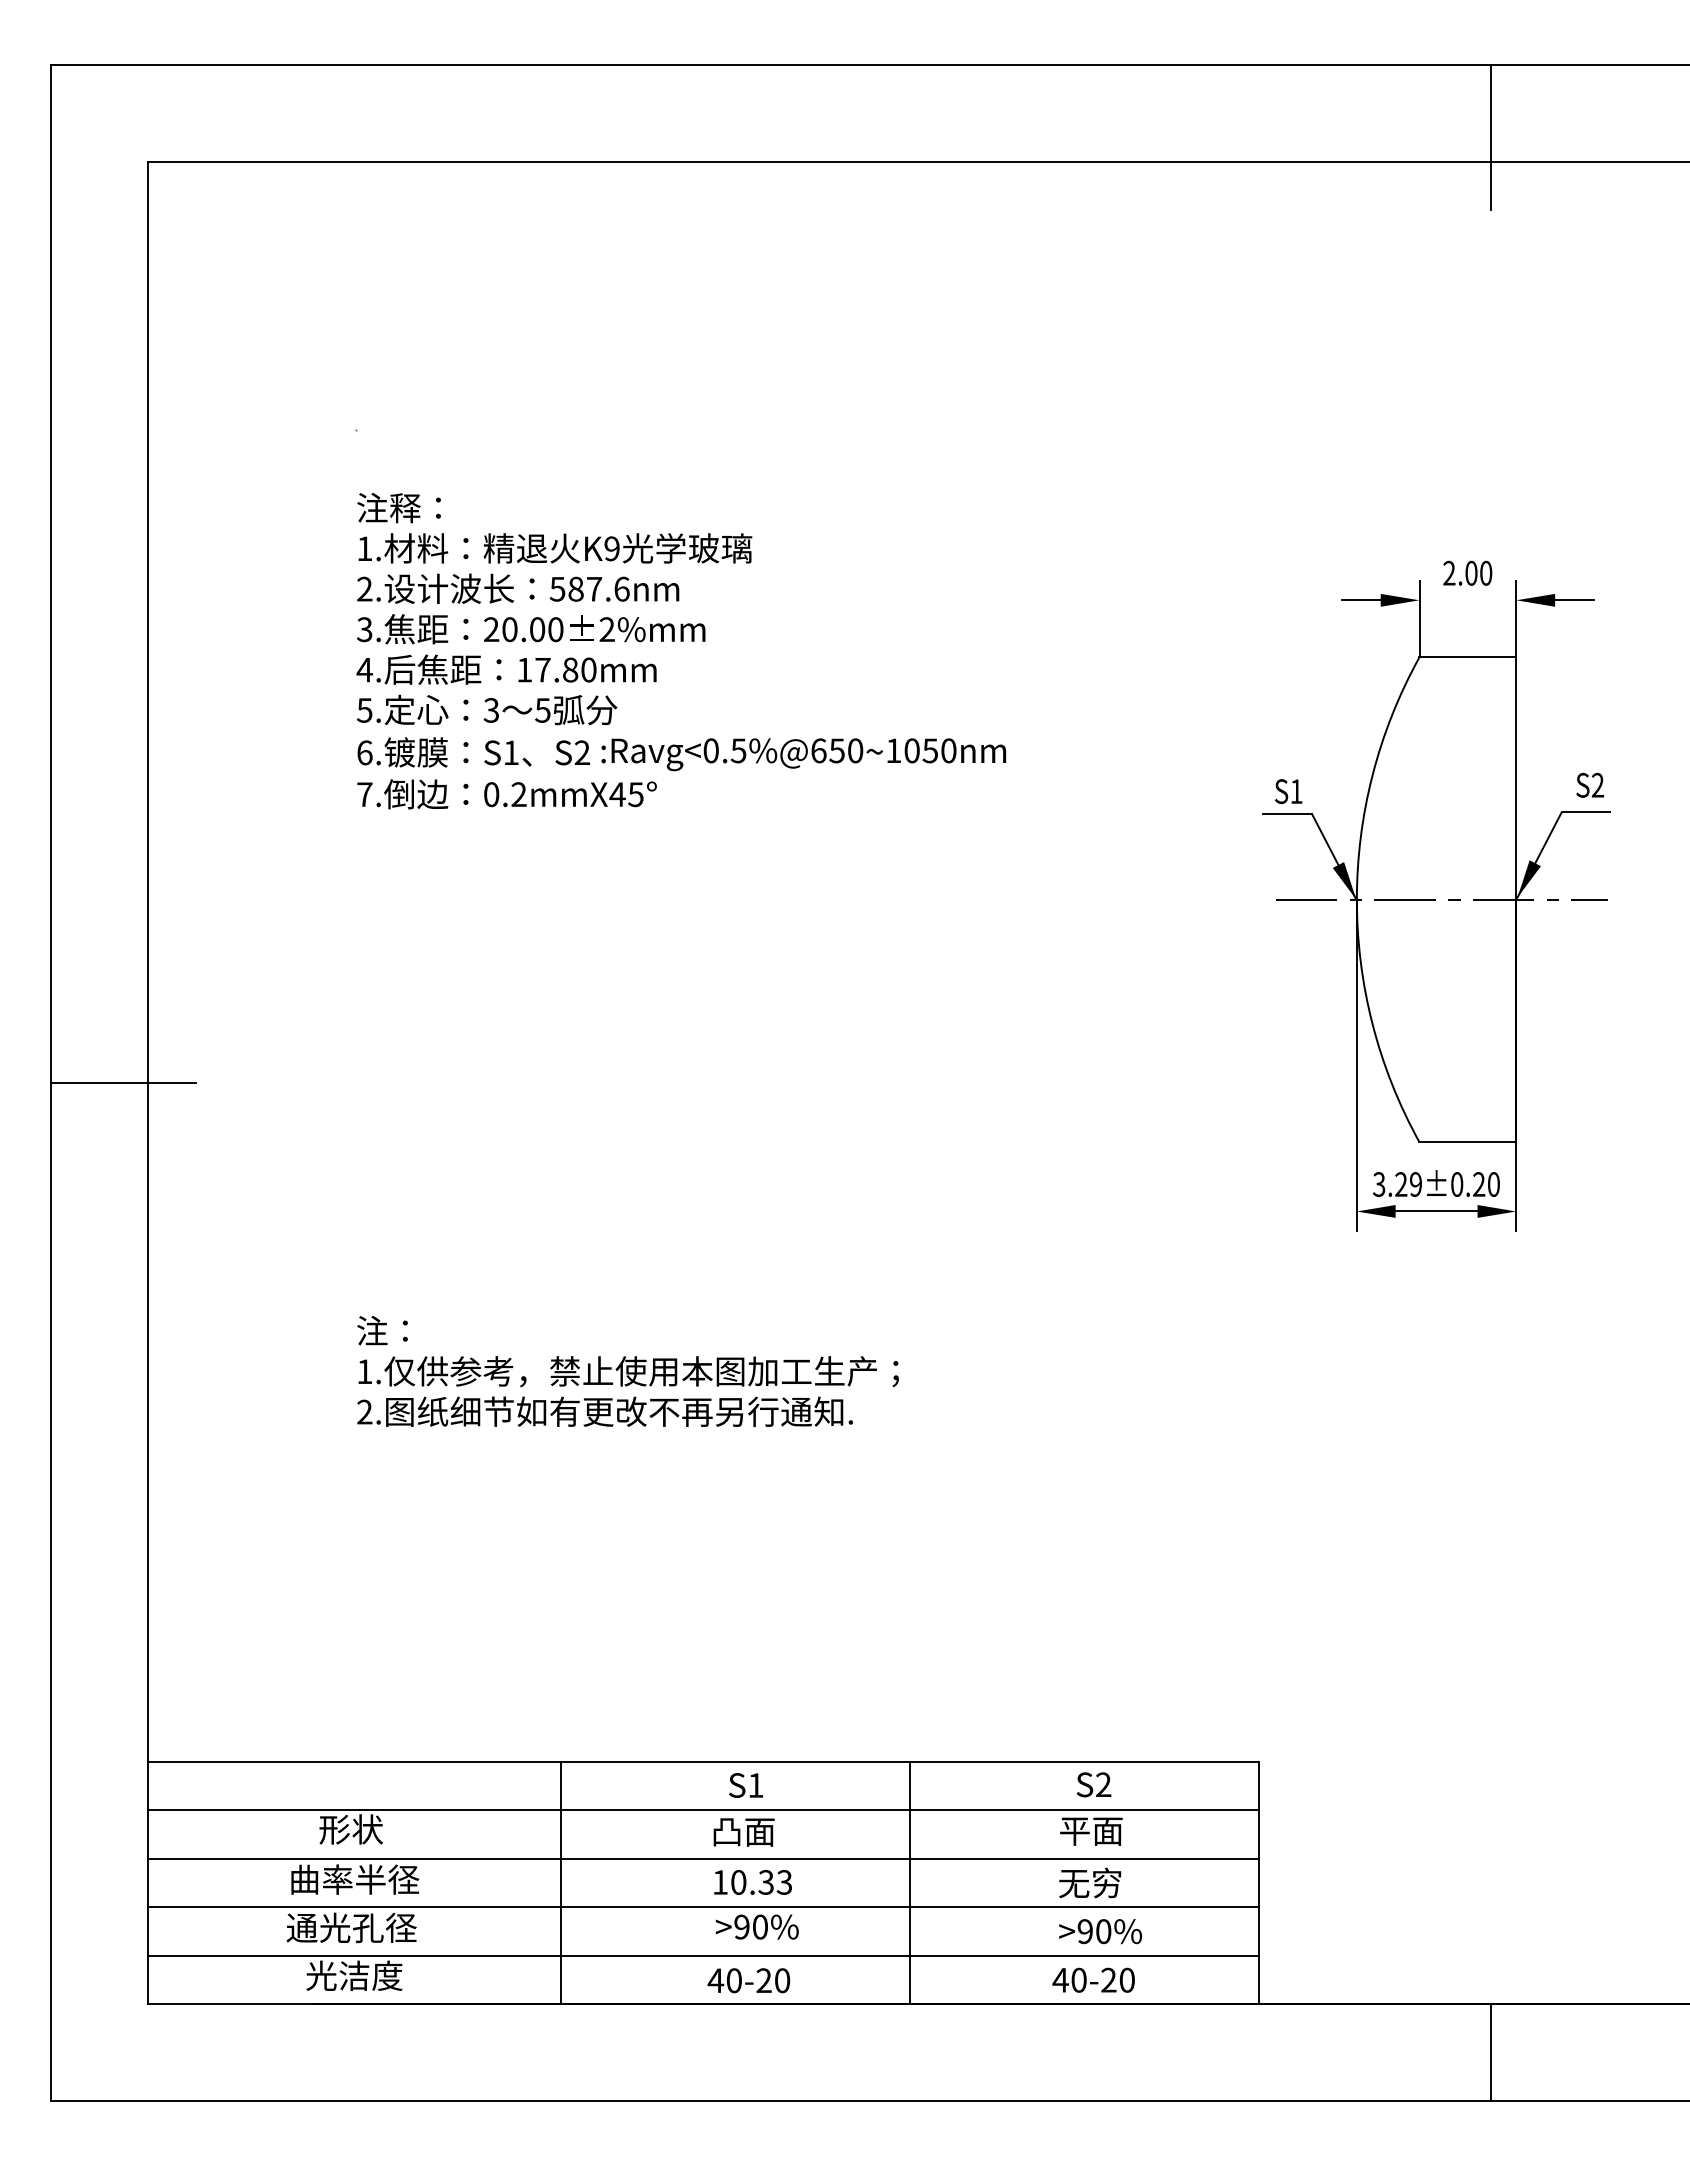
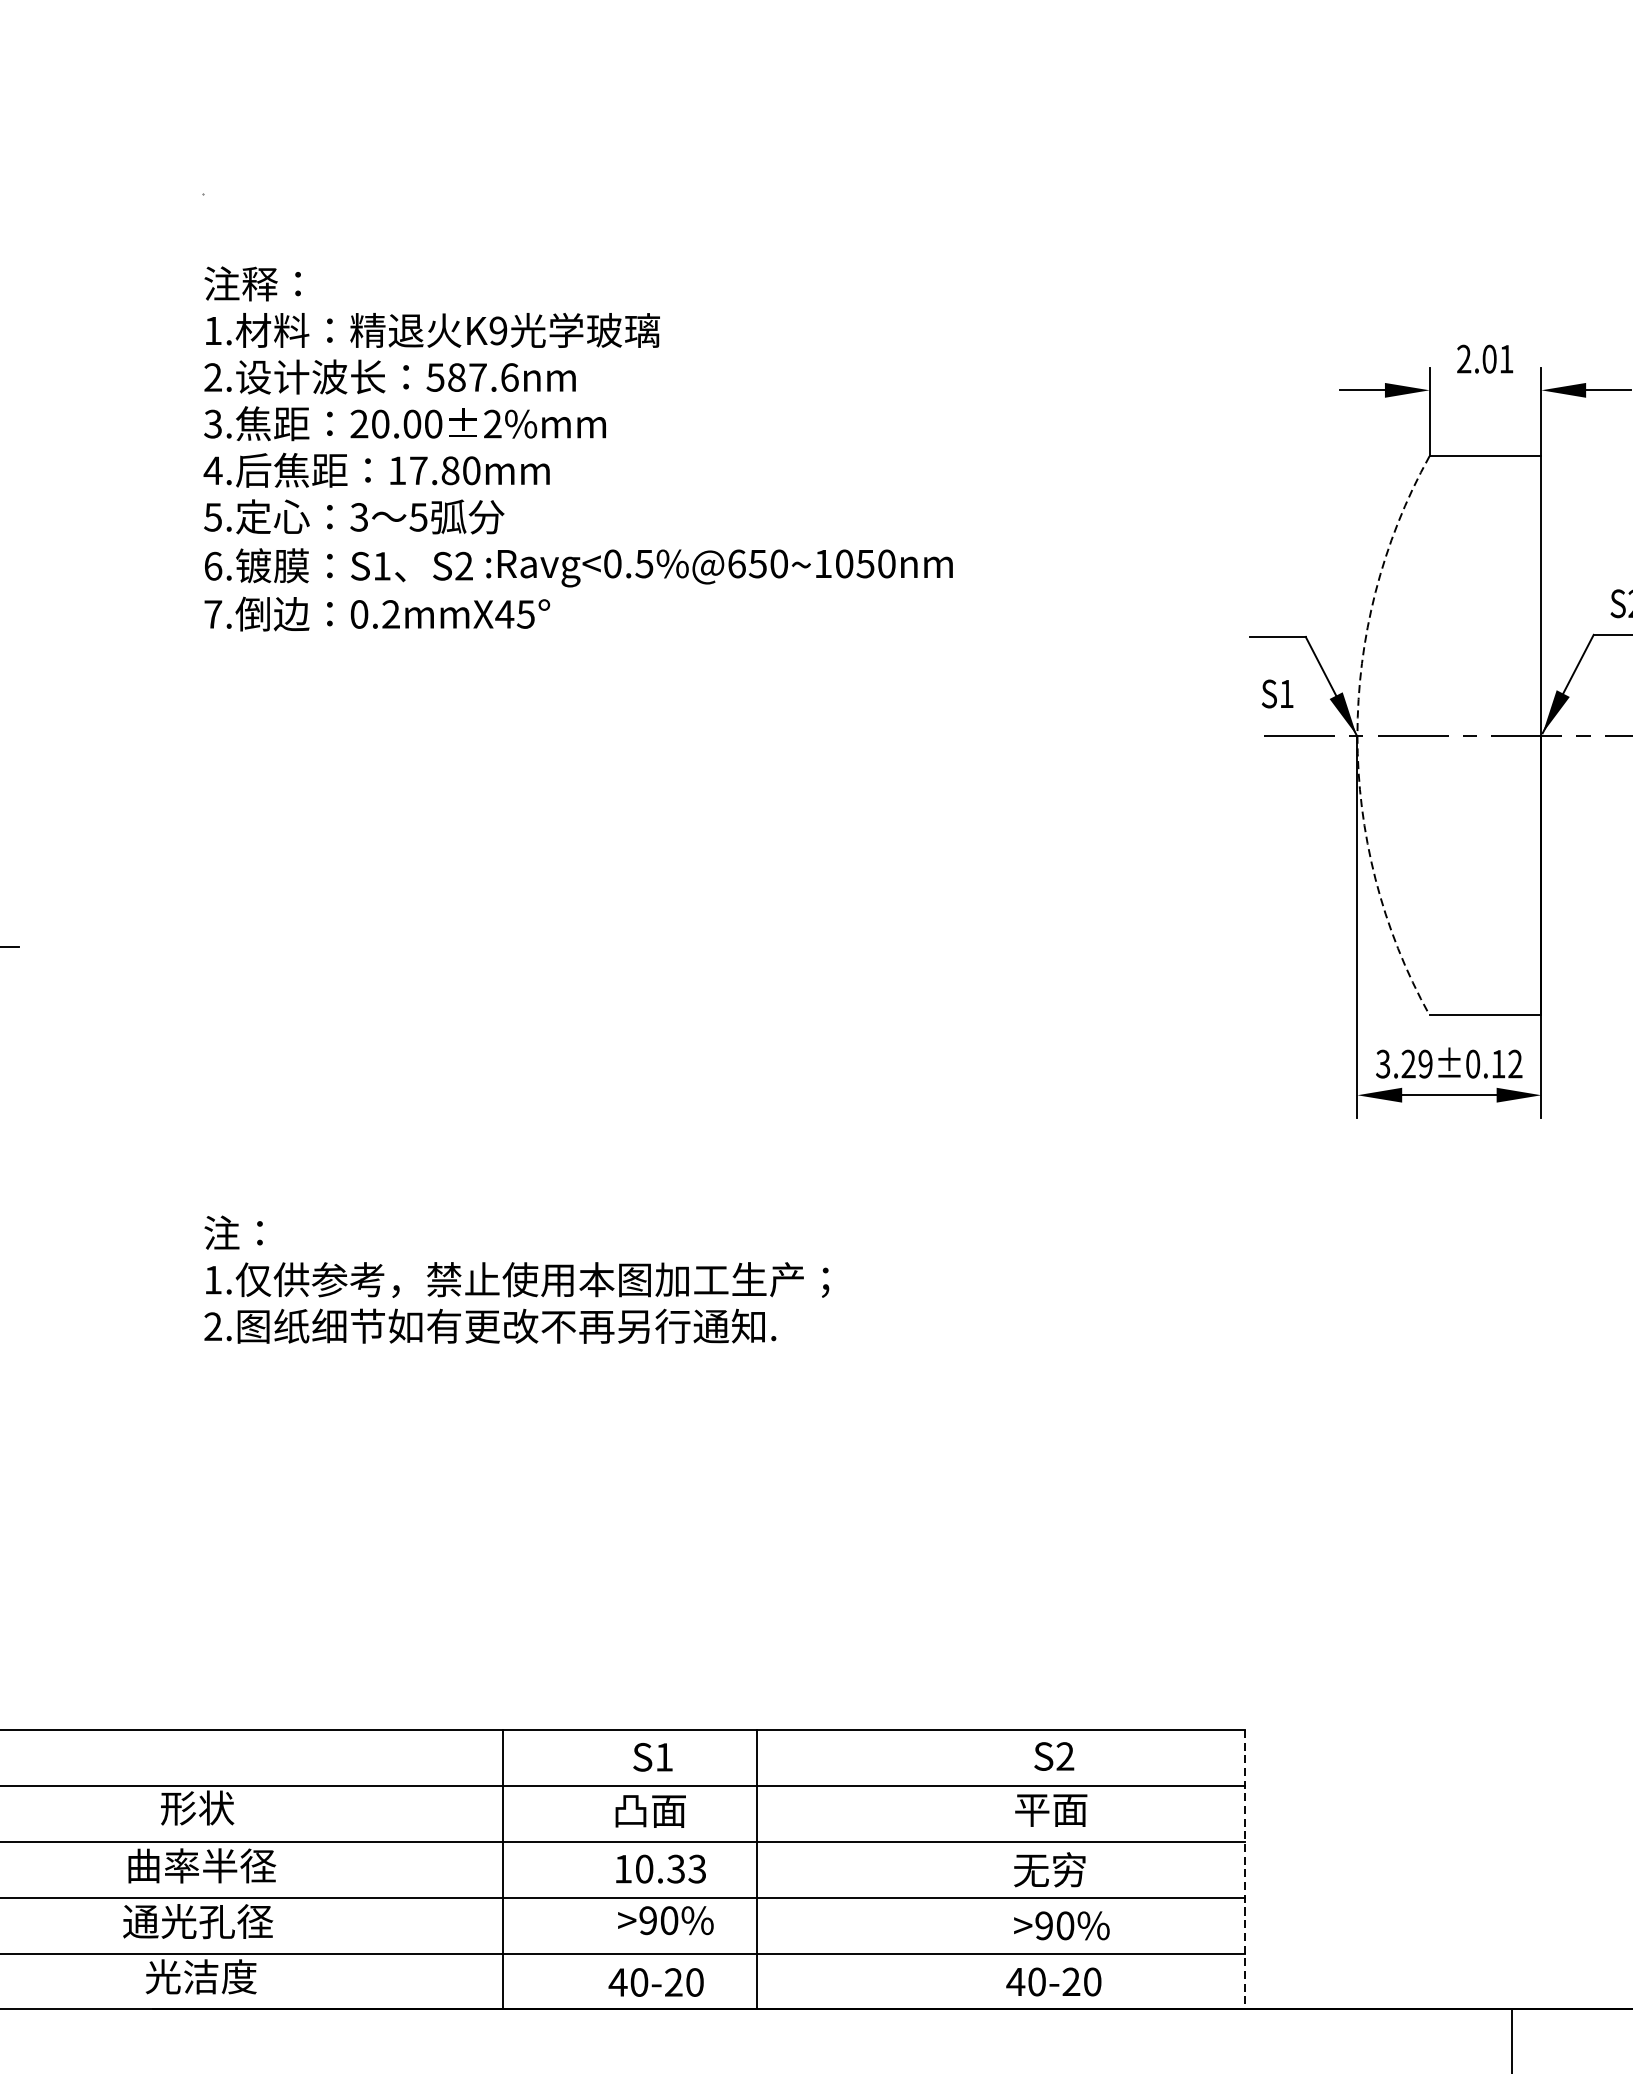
text: (1486, 572) -> (1506, 358), 2.00 -> 2.01
text: (1288, 791) -> (1277, 693), moved
arc: (1356, 899) -> (1357, 735), solid -> dashed
text: (1486, 1184) -> (1506, 1064), 3.29±0.20 -> 3.29±0.12
line: (561, 1882) -> (503, 1869), moved
line: (910, 1882) -> (757, 1869), moved
line: (1259, 1883) -> (1245, 1870), solid -> dashed

